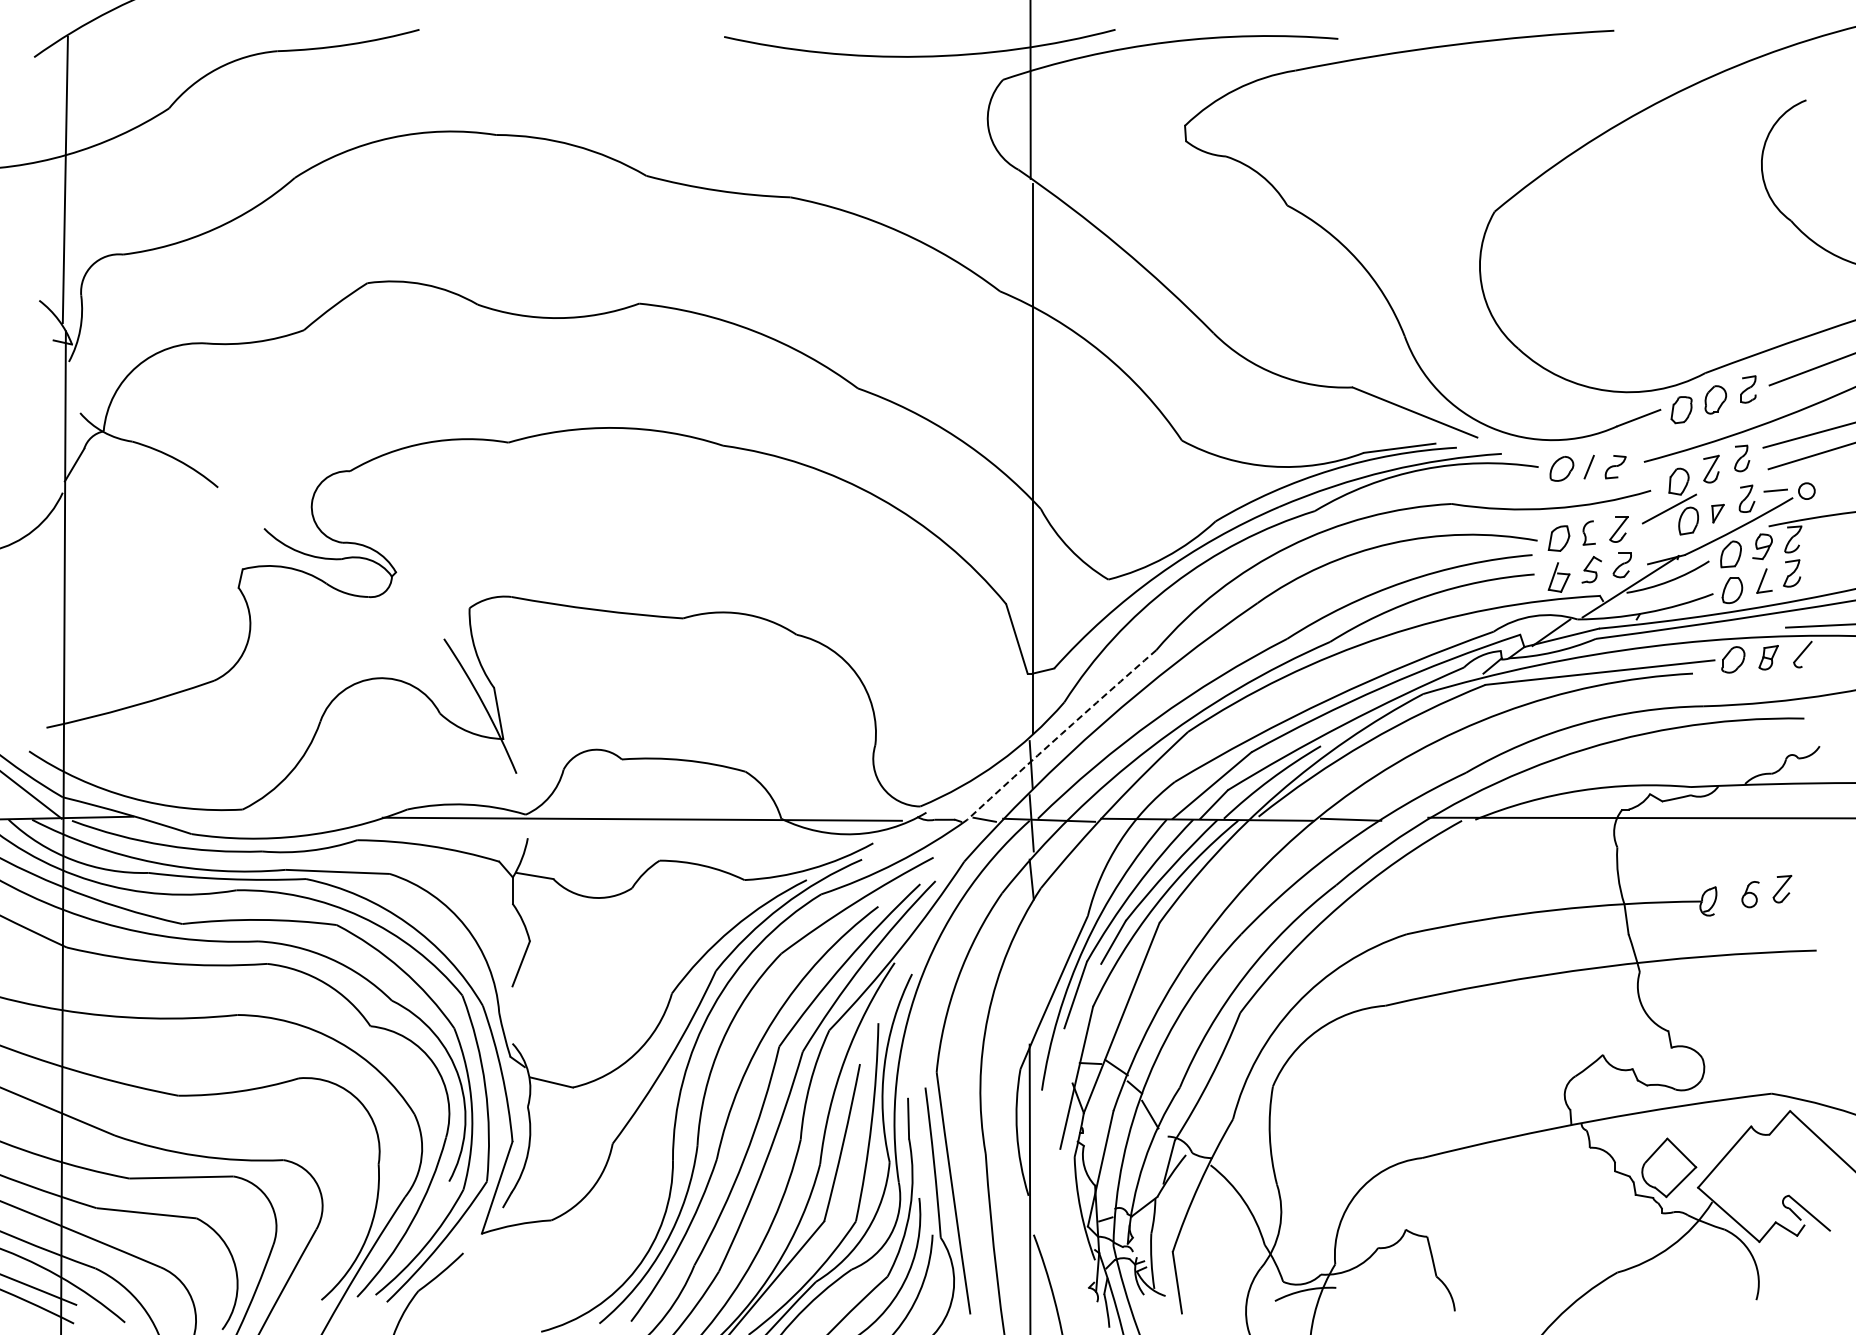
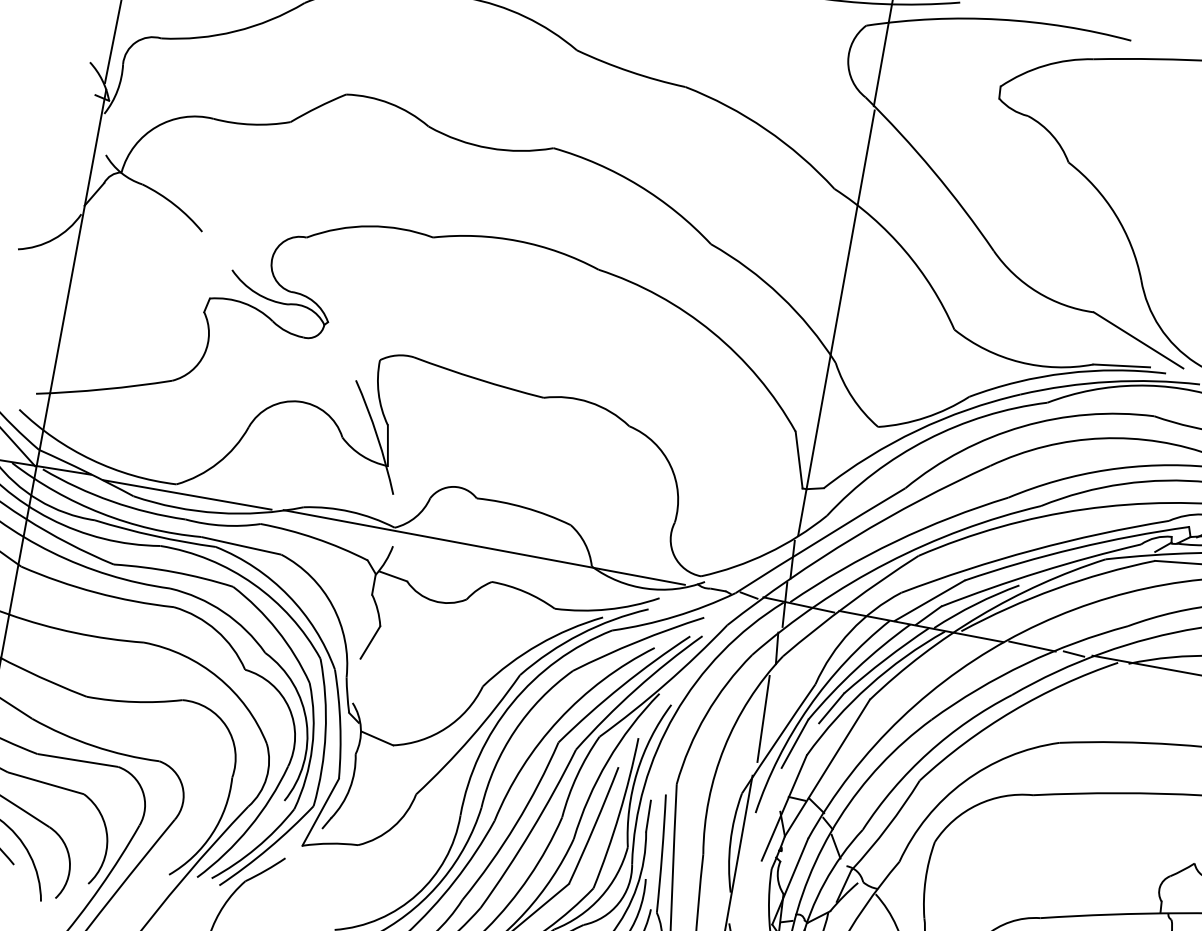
arc: (1061, 734) -> (820, 540), dashed -> solid
line: (258, 819) -> (187, 494), added
line: (1404, 819) -> (1073, 653), added
line: (1030, 970) -> (763, 718), added

